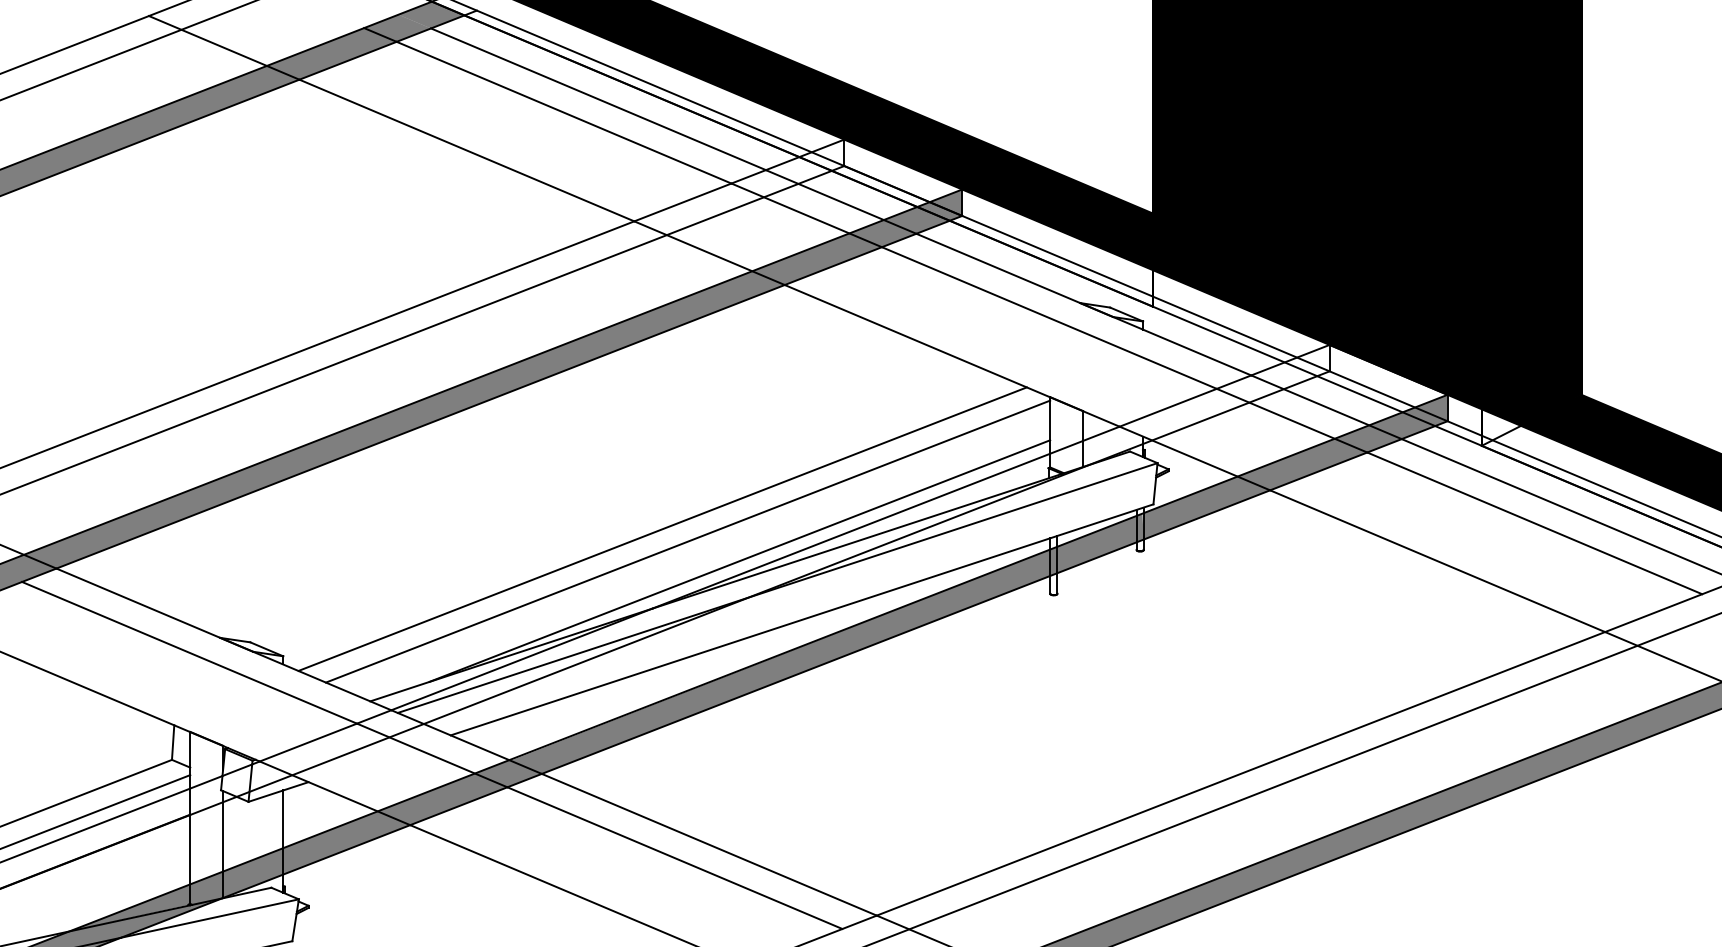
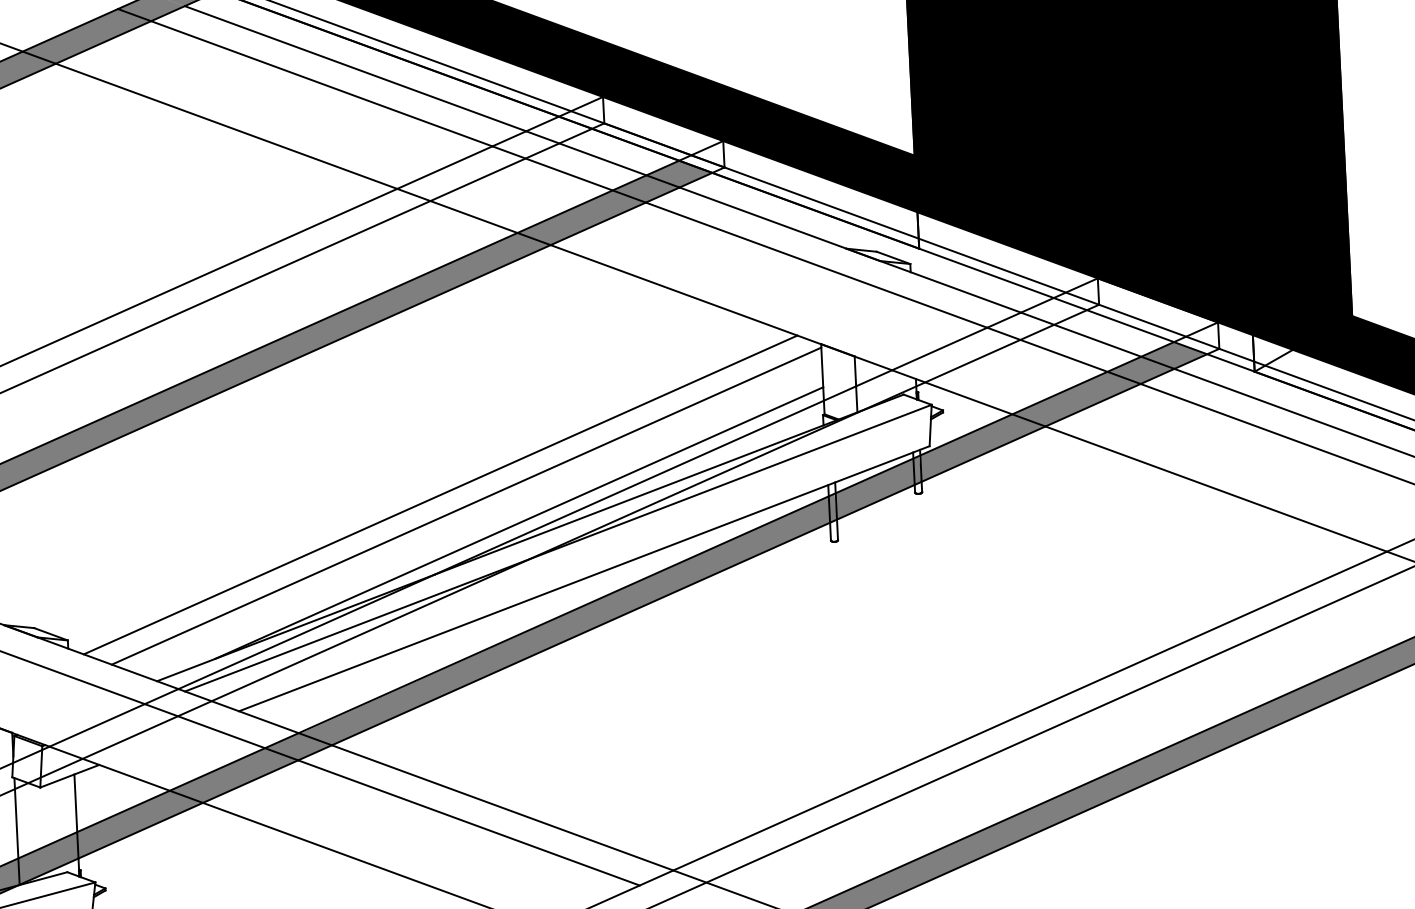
fill: (939, 204) -> (701, 157), removed
fill: (1424, 410) -> (1195, 339), removed

